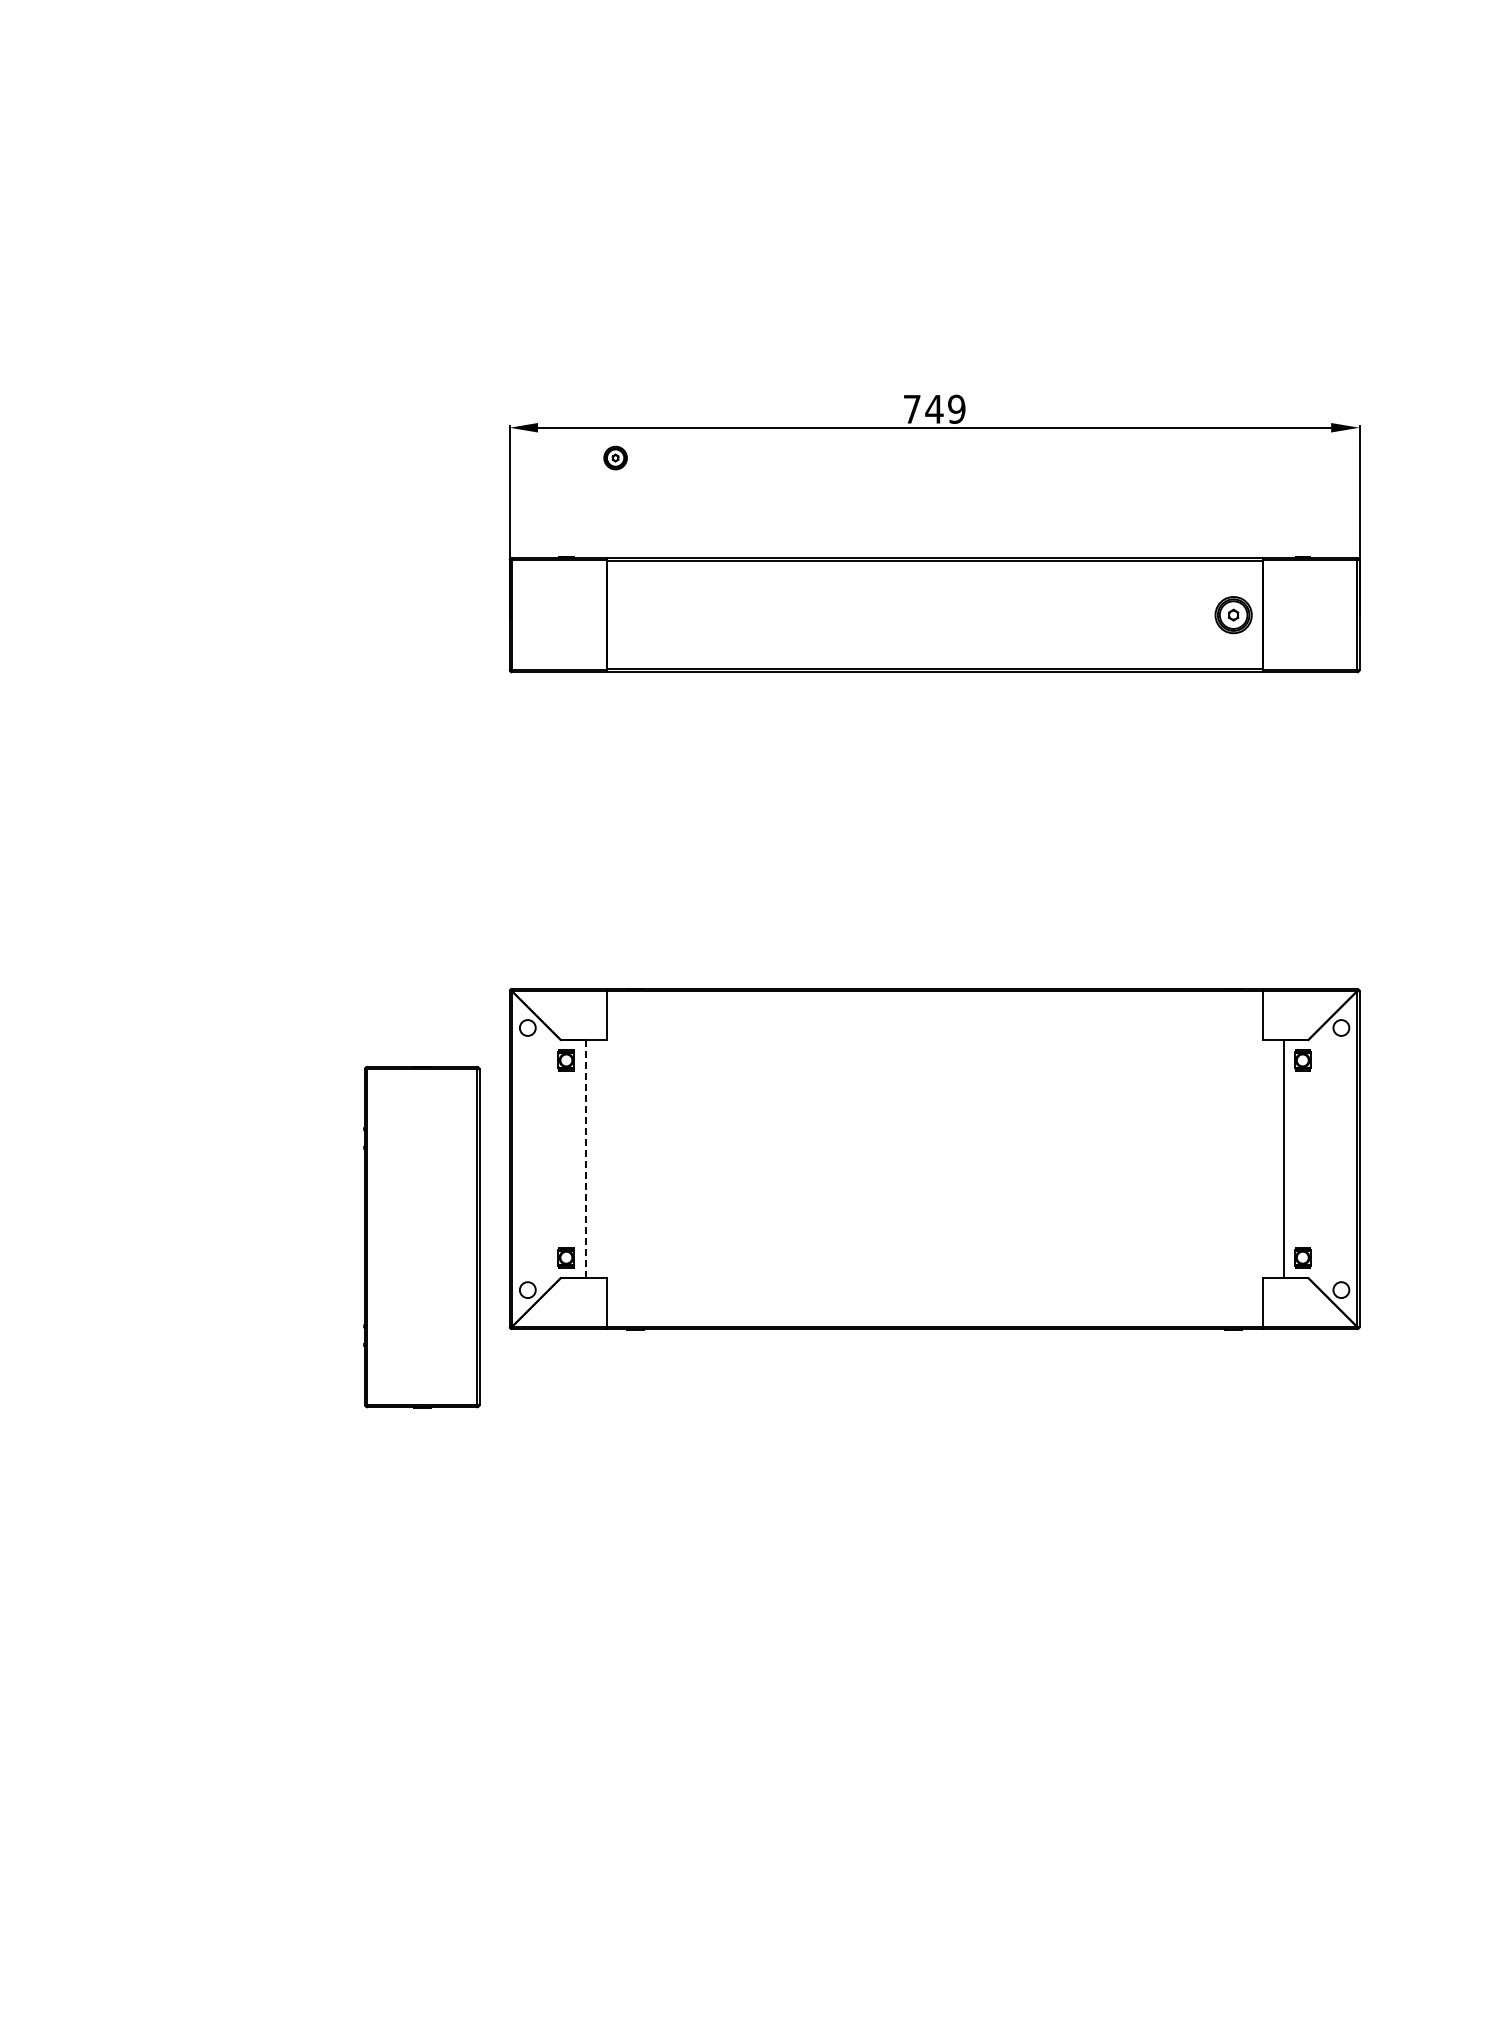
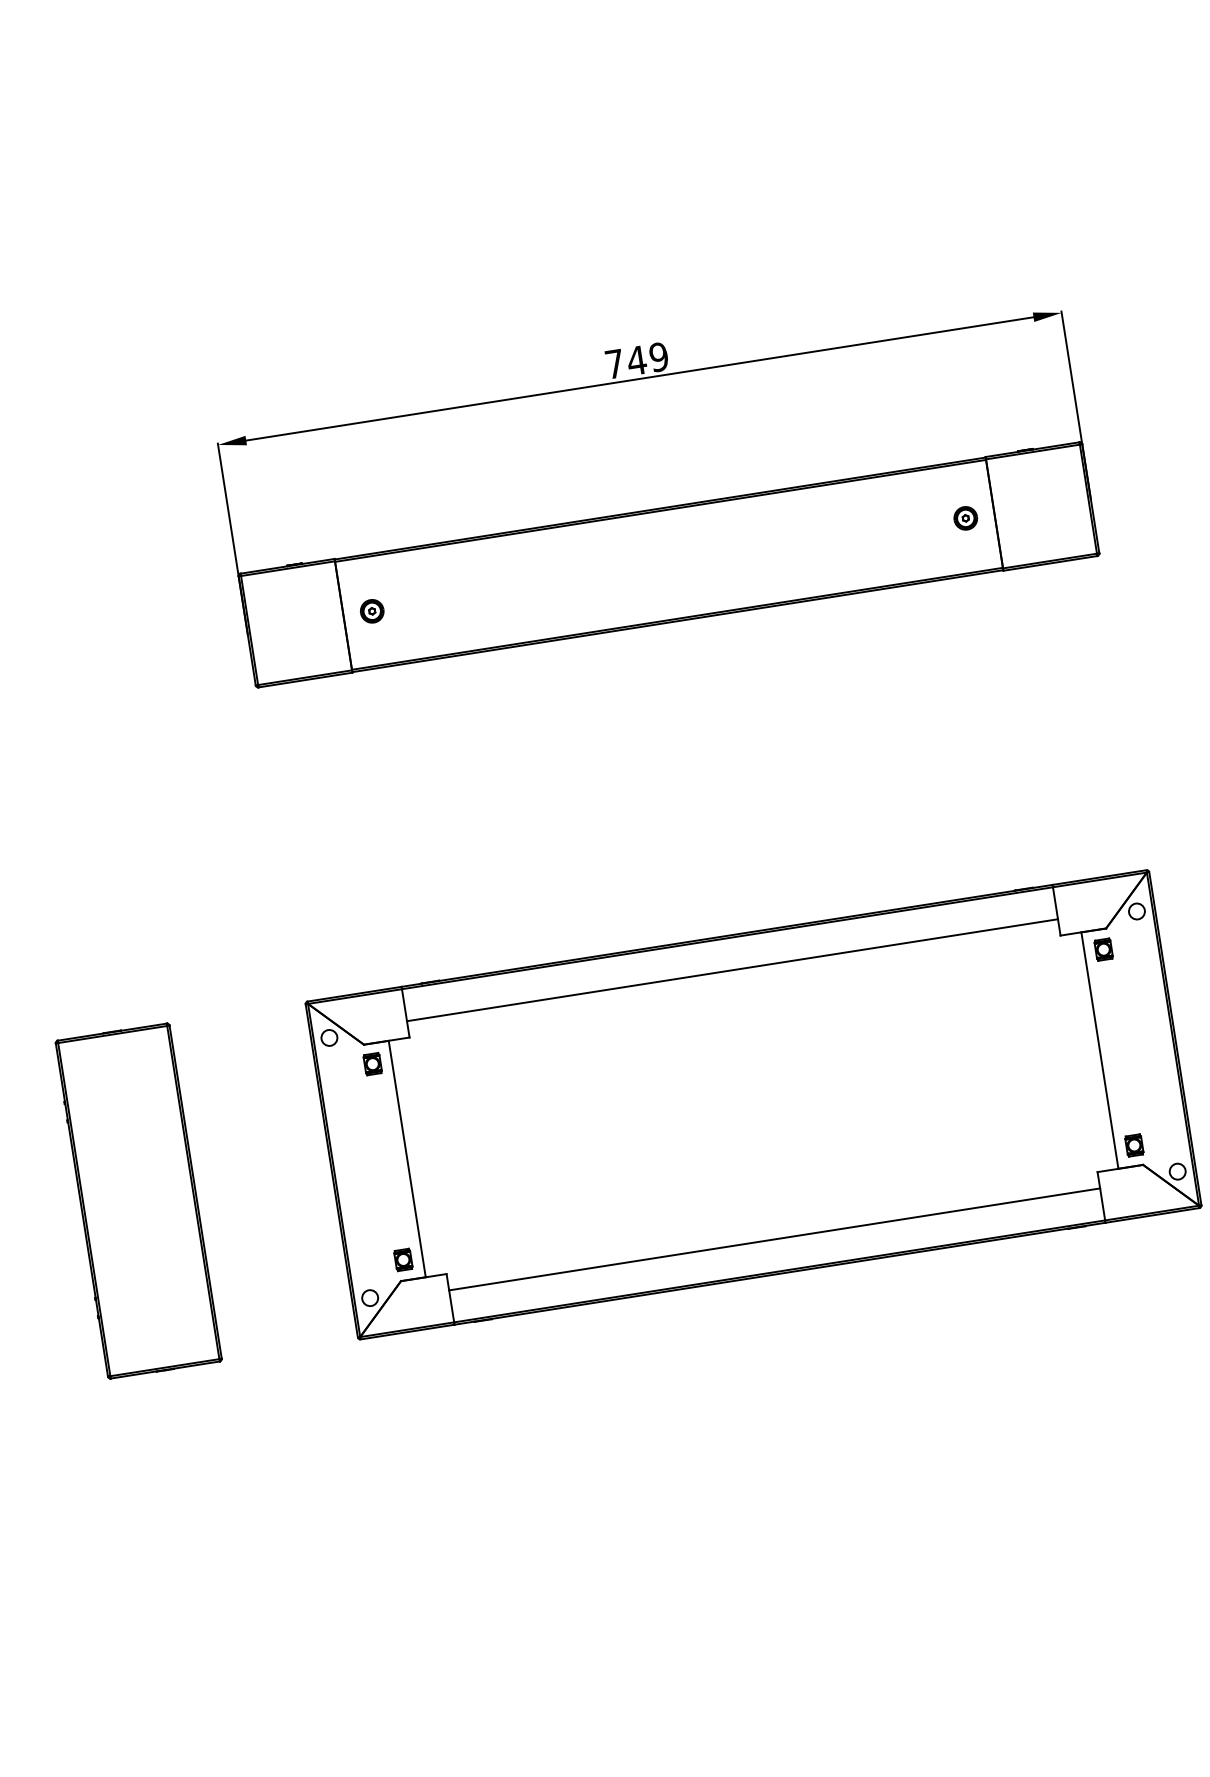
part: (615, 457) -> (372, 610), moved
part: (1233, 614) -> (965, 517), size x0.62
line: (934, 1023) -> (732, 970), added
line: (585, 1159) -> (407, 1159), dashed -> solid
part: (421, 1237) -> (138, 1201), moved
line: (934, 1294) -> (774, 1239), added

